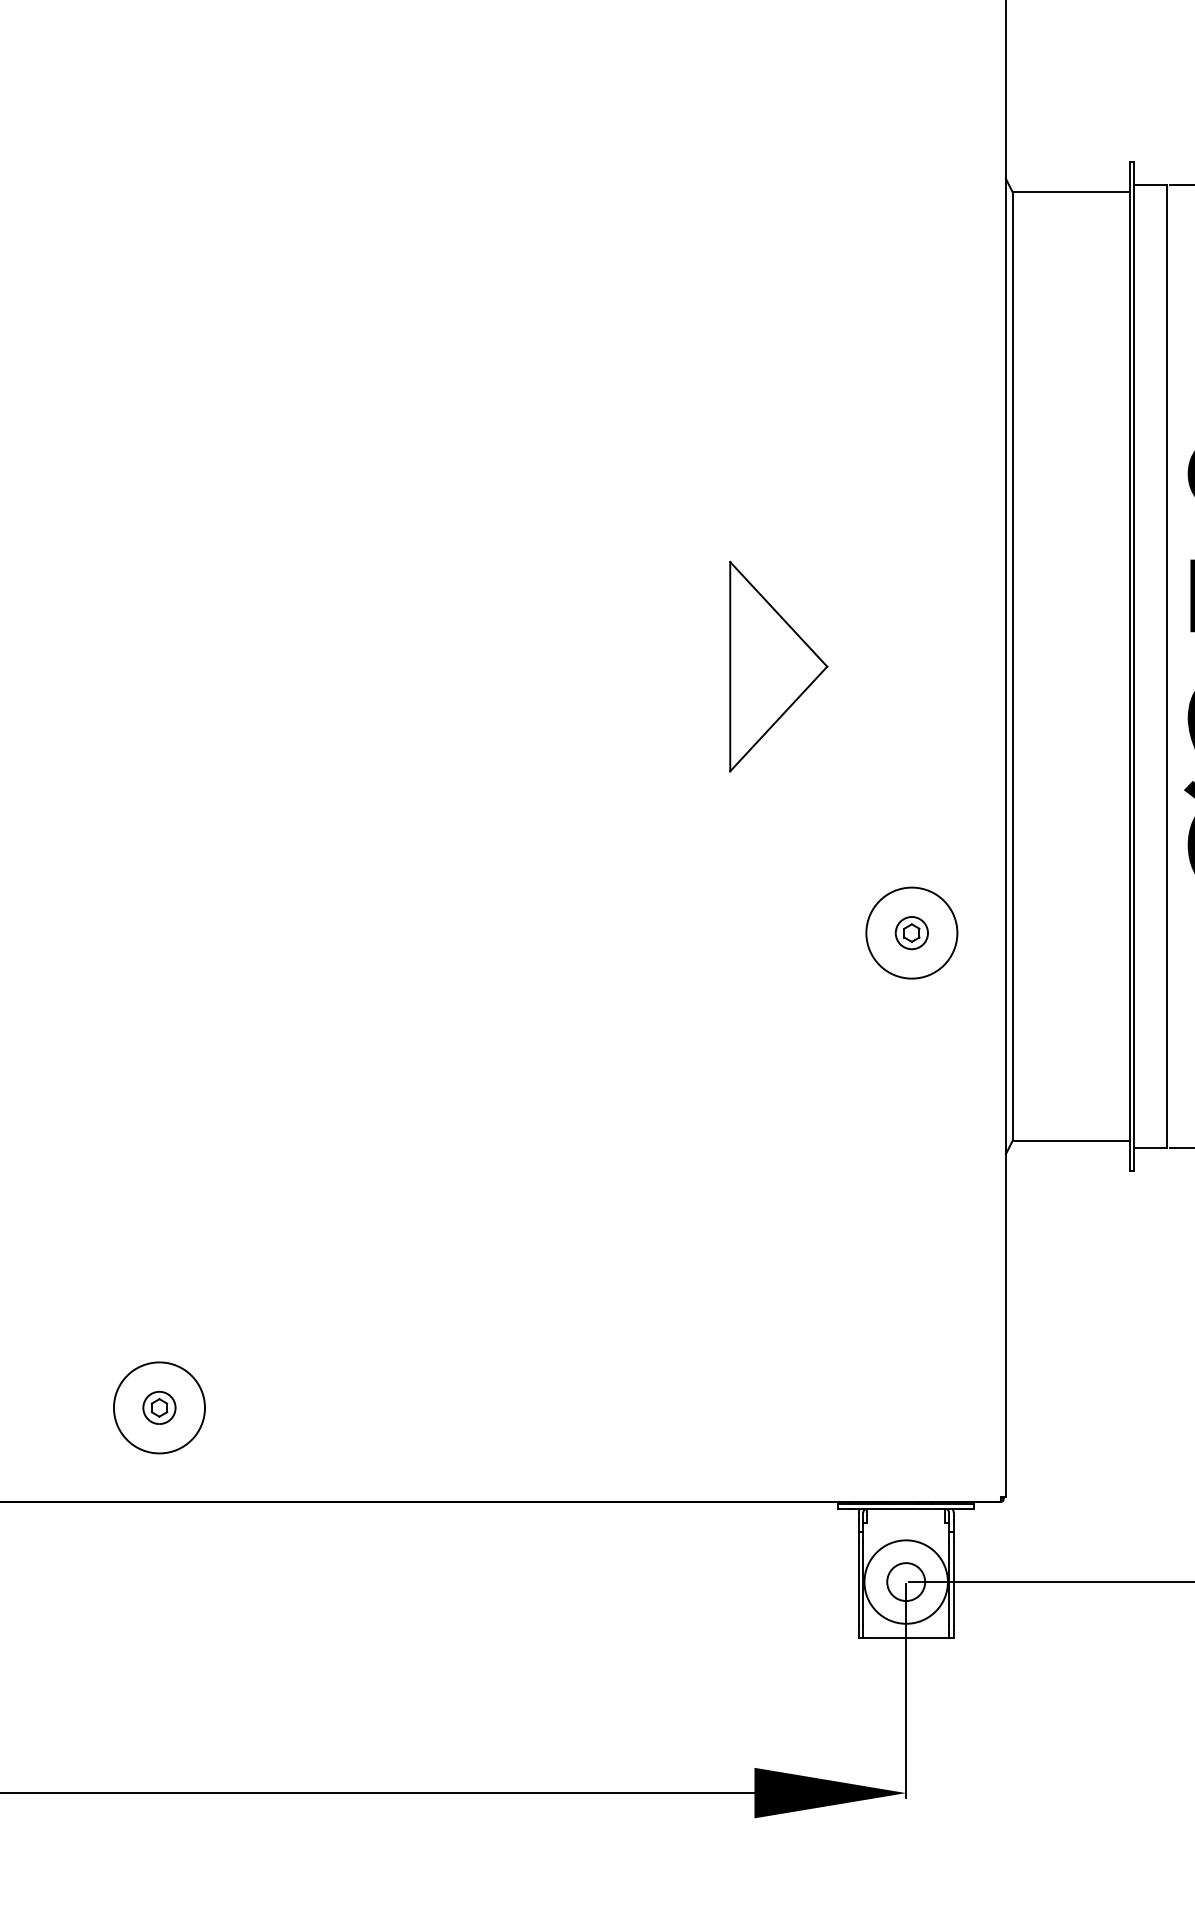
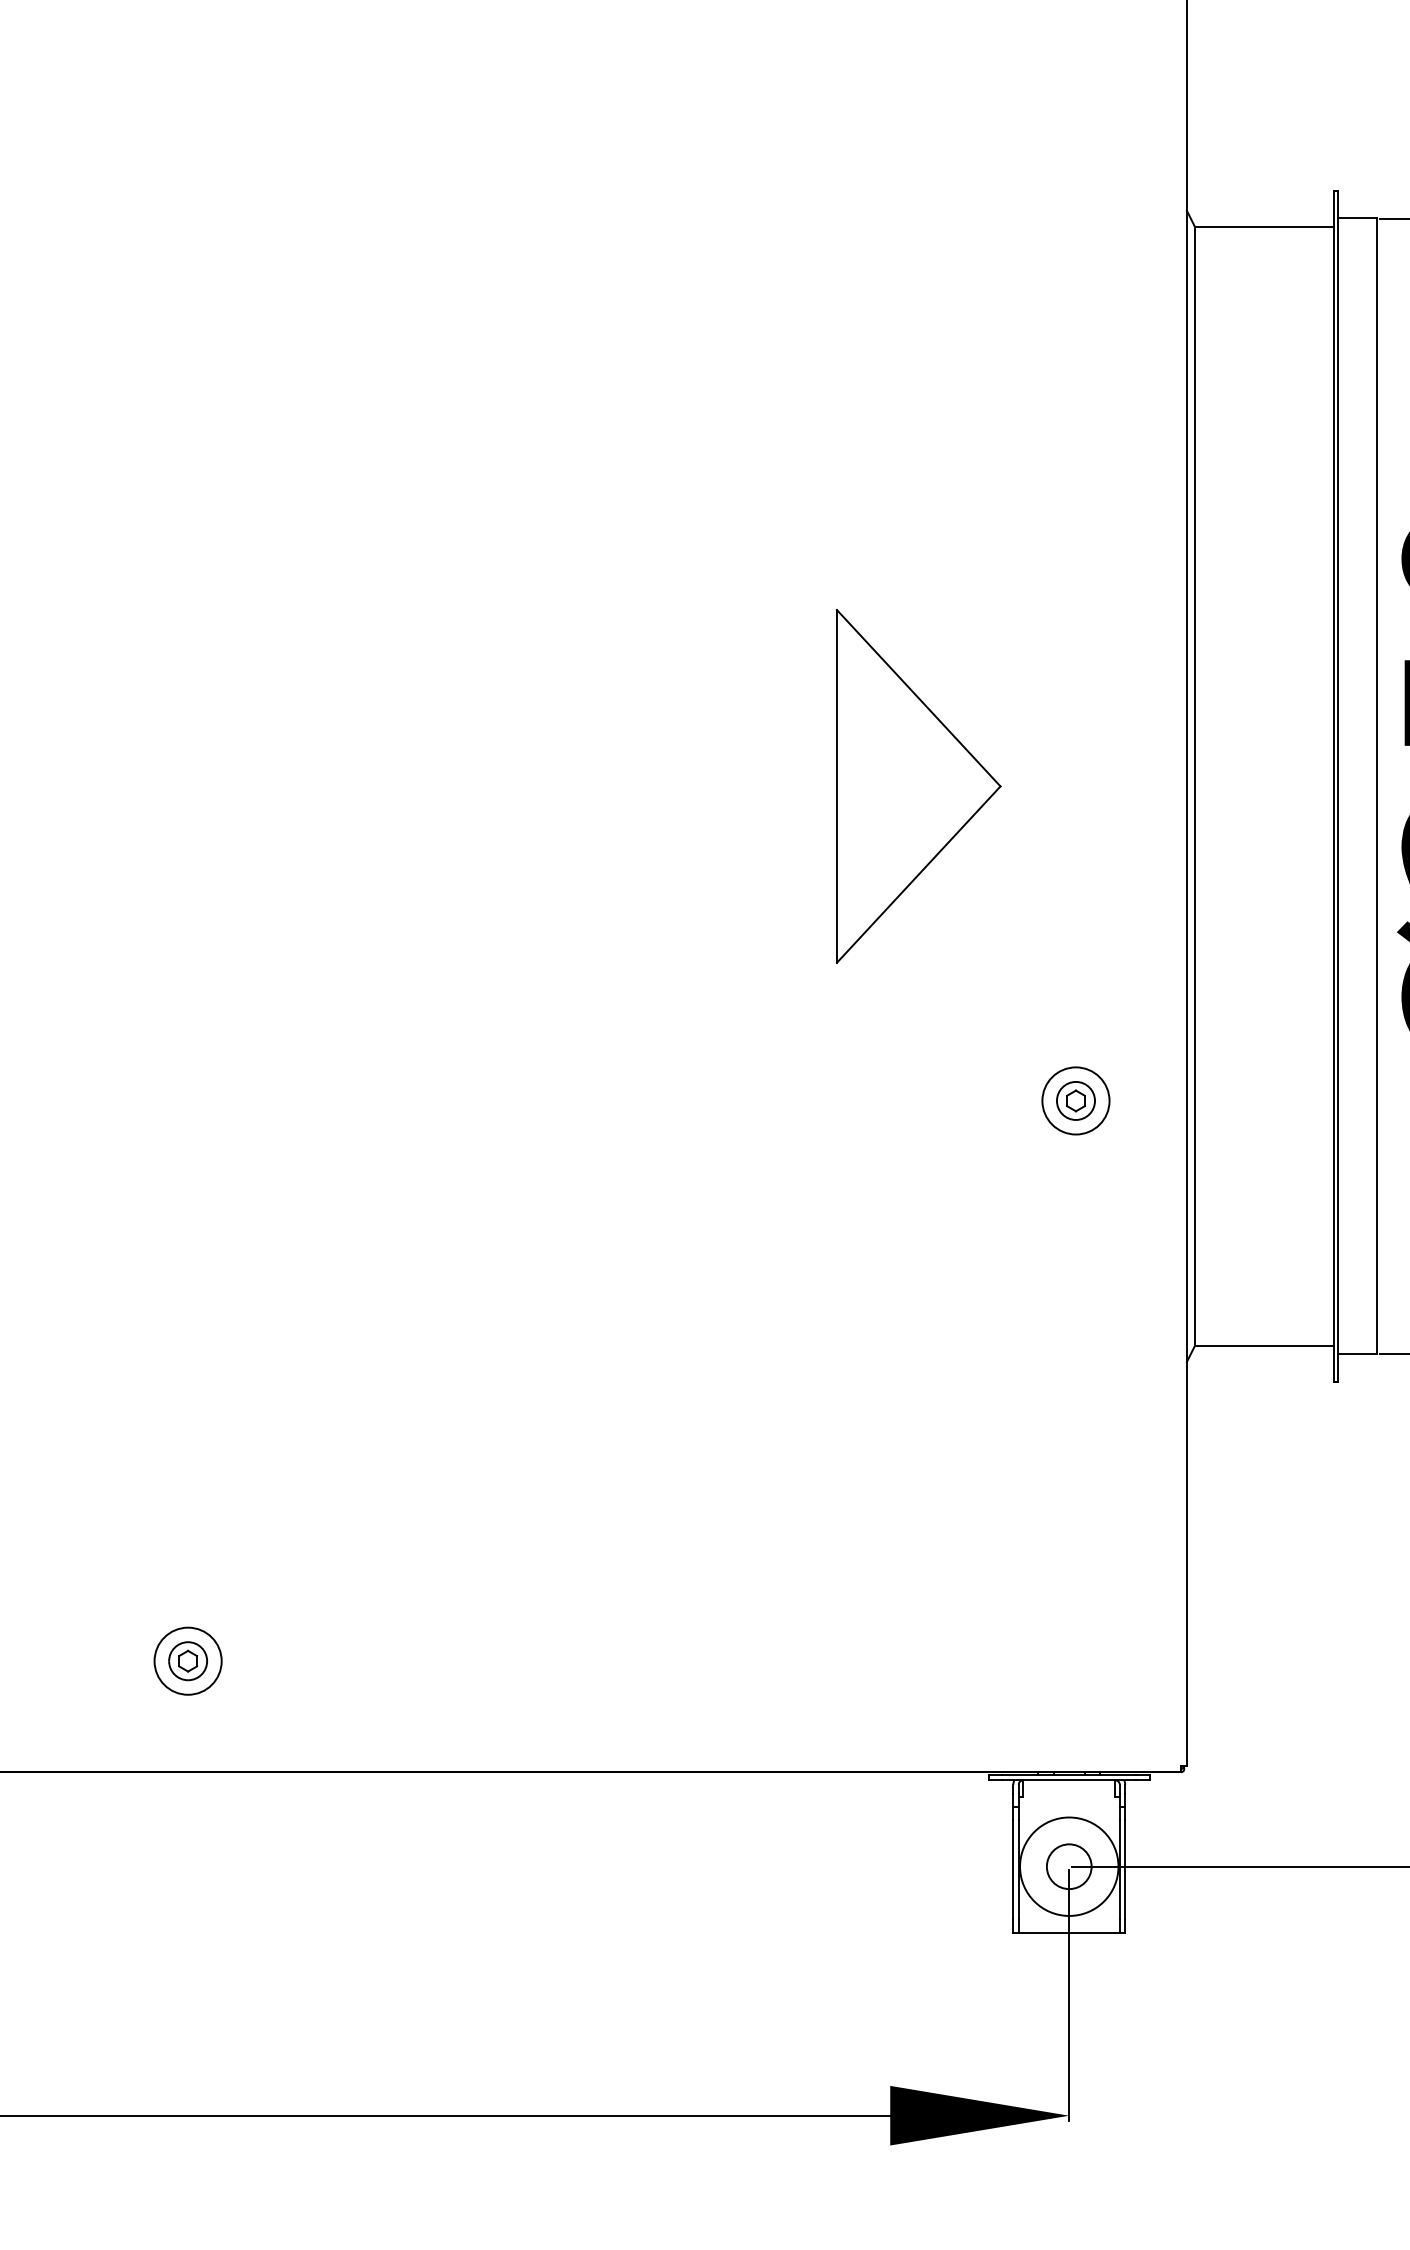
part: (778, 666) -> (918, 786), size x1.43
circle: (911, 932) -> (1075, 1100), size x0.62
circle: (159, 1407) -> (188, 1660), size x0.62

